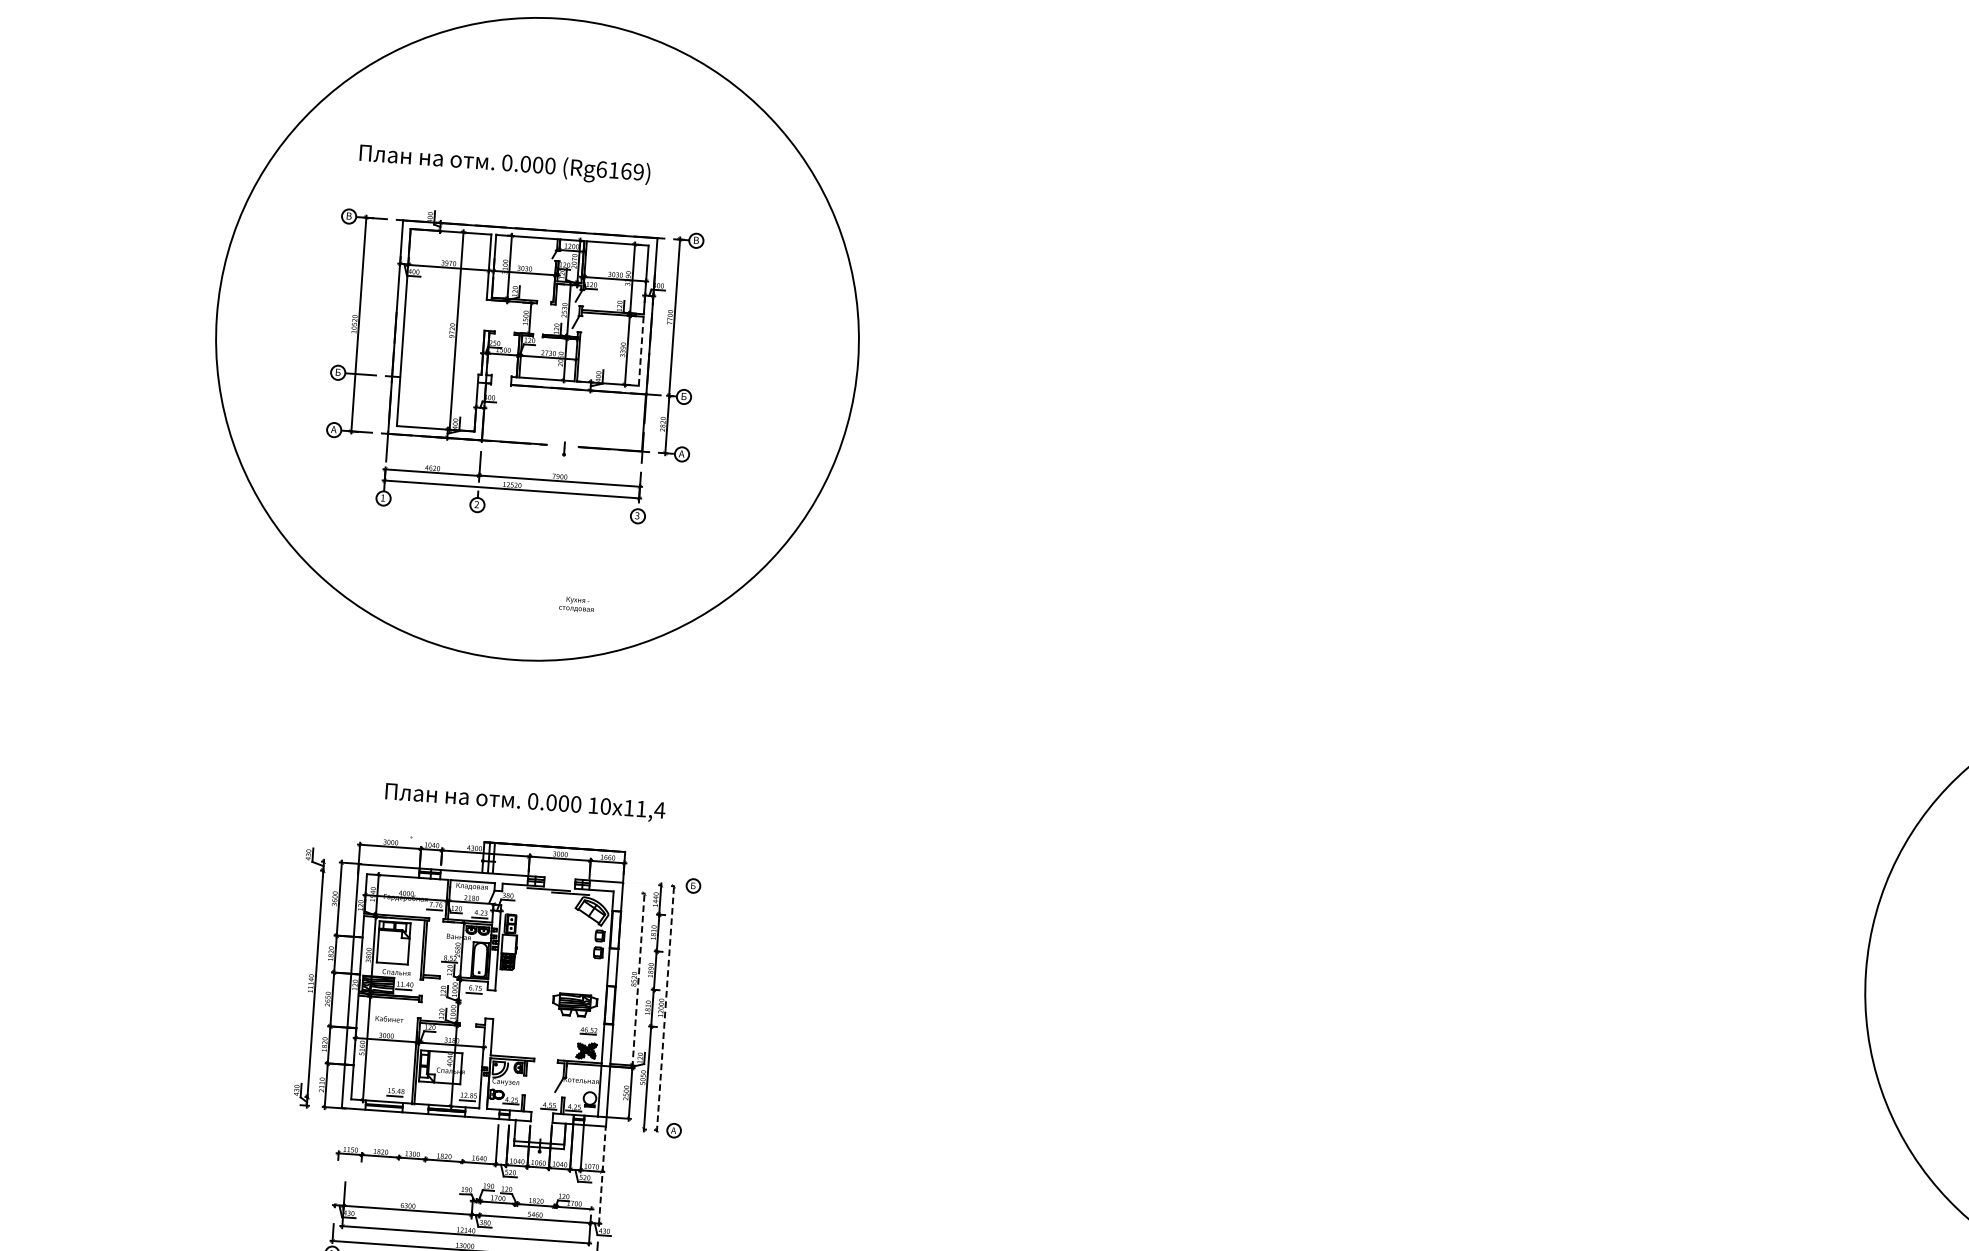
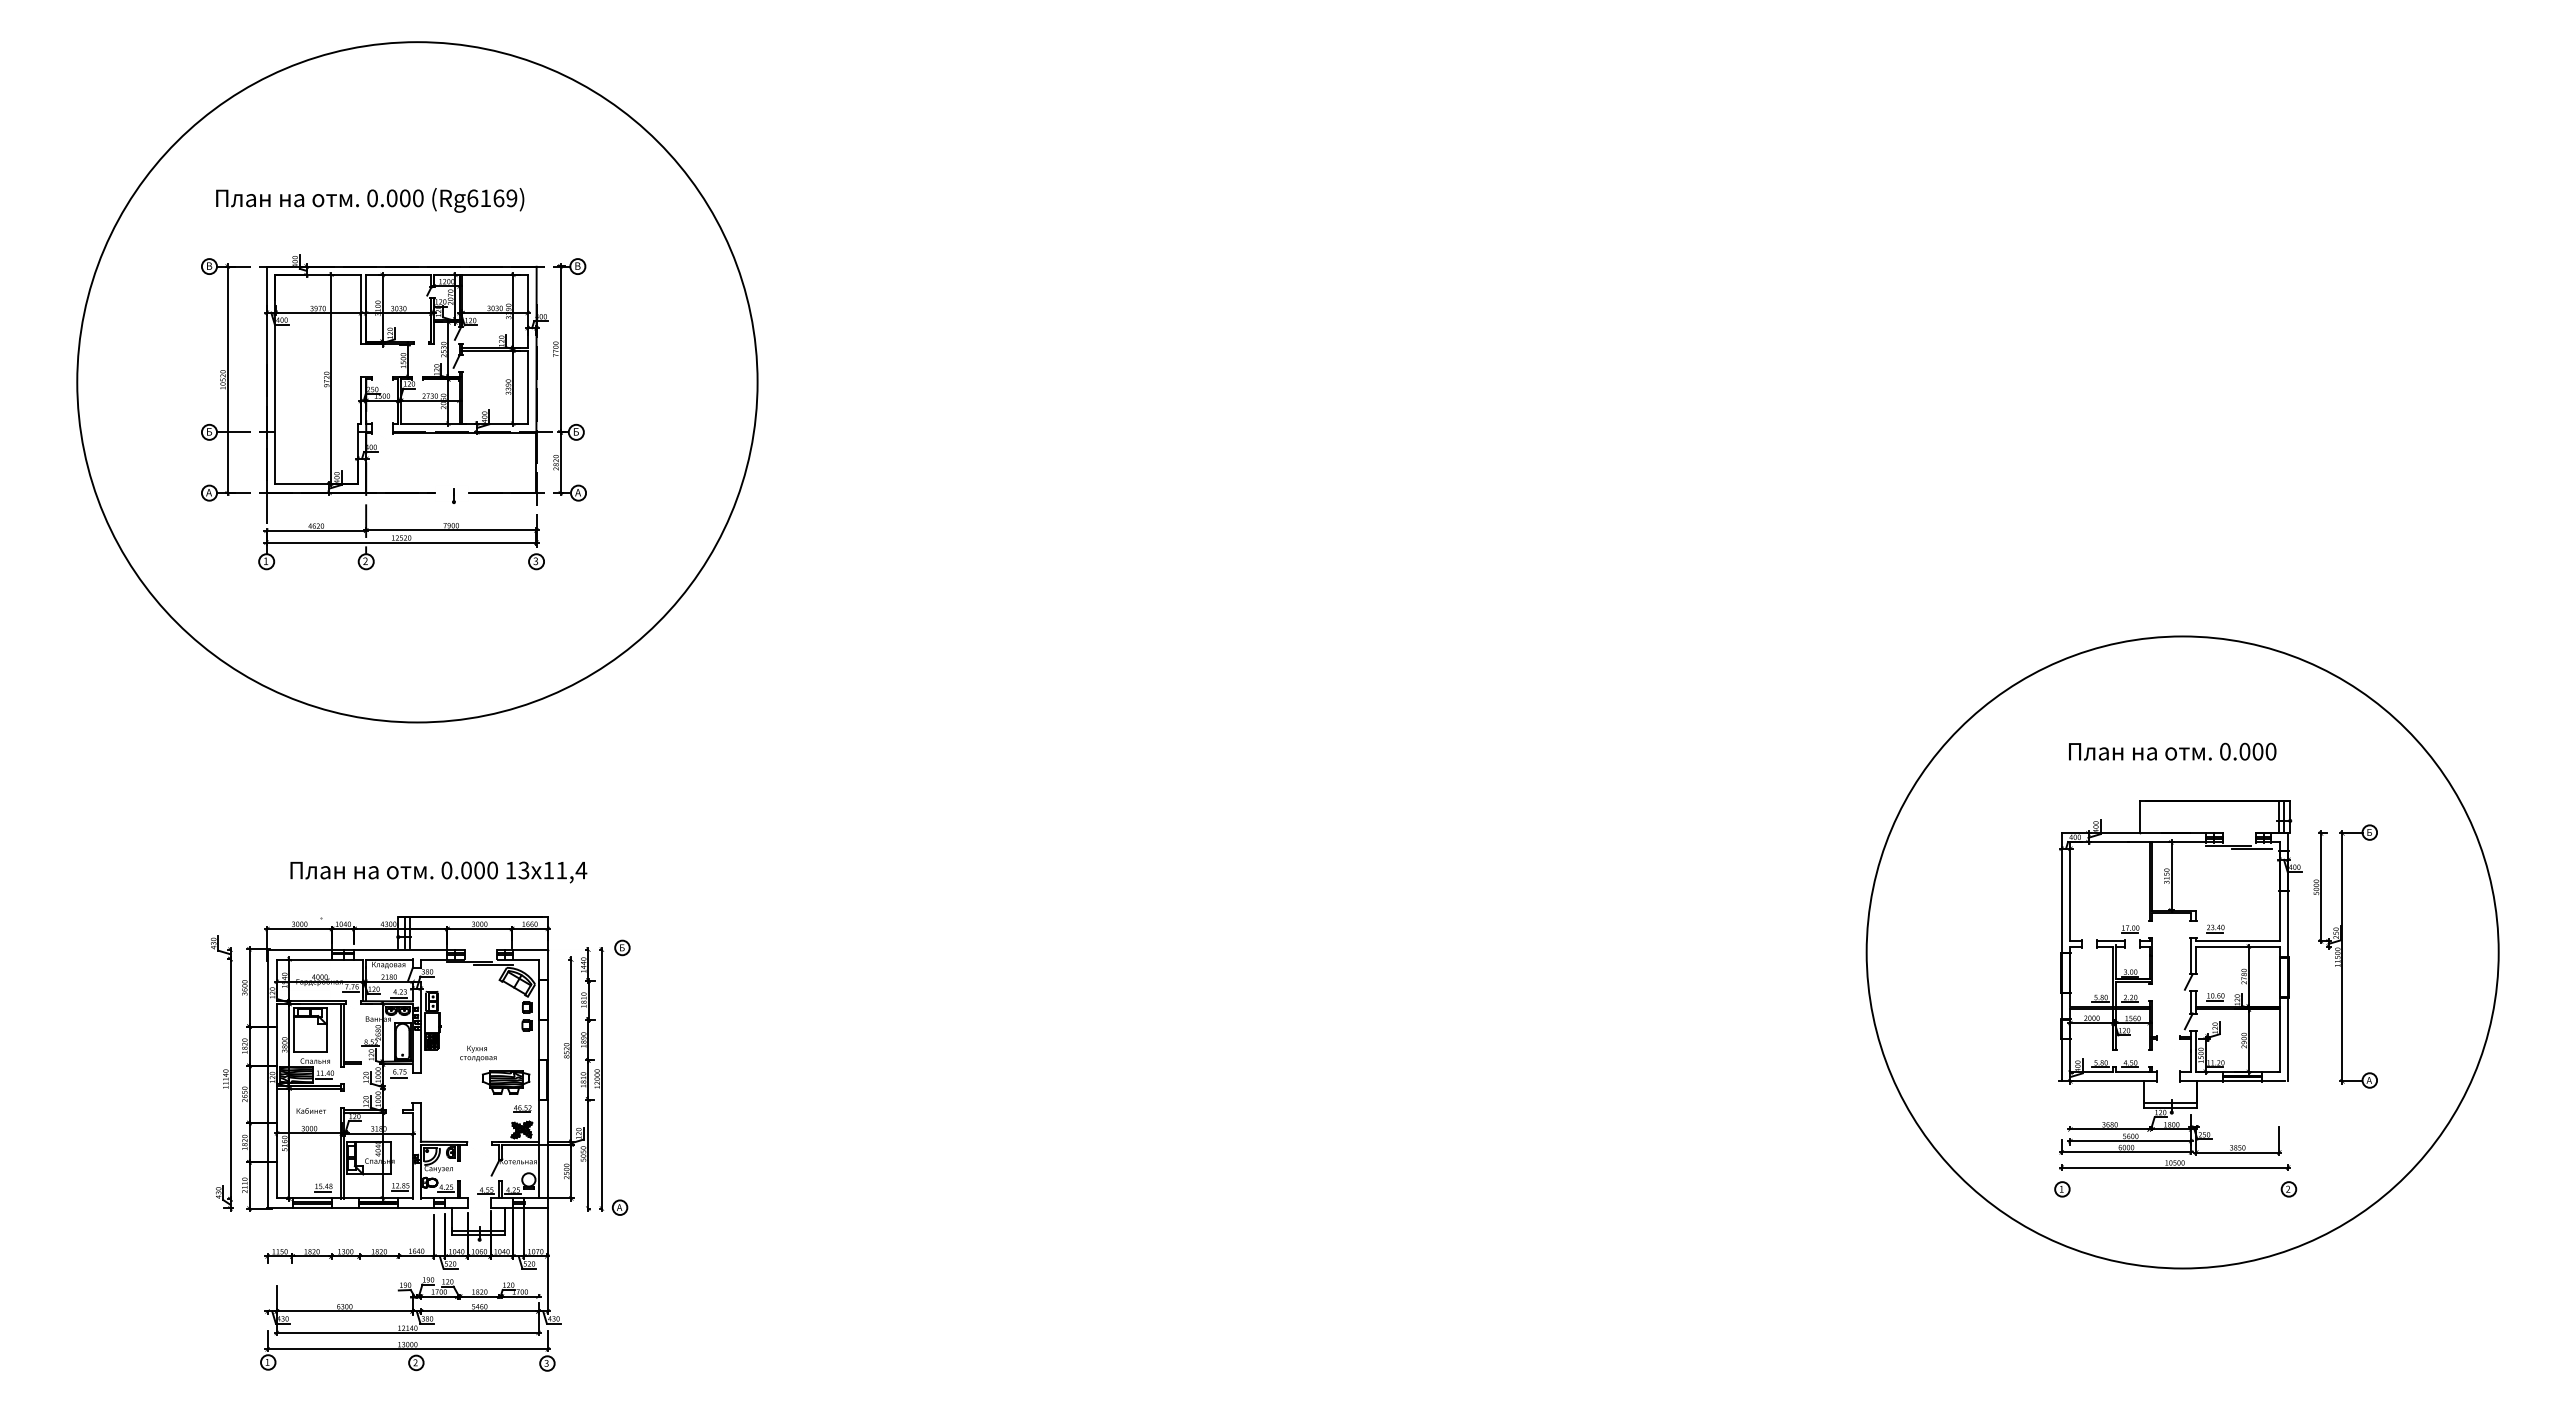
line: (640, 351) -> (527, 387), dashed -> solid
text: (576, 604) -> (478, 1053), moved
text: (605, 806) -> (523, 870), 10 -> 13
line: (638, 979) -> (571, 1050), dashed -> solid
line: (665, 1008) -> (601, 1079), dashed -> solid
line: (602, 1175) -> (547, 1260), dashed -> solid

